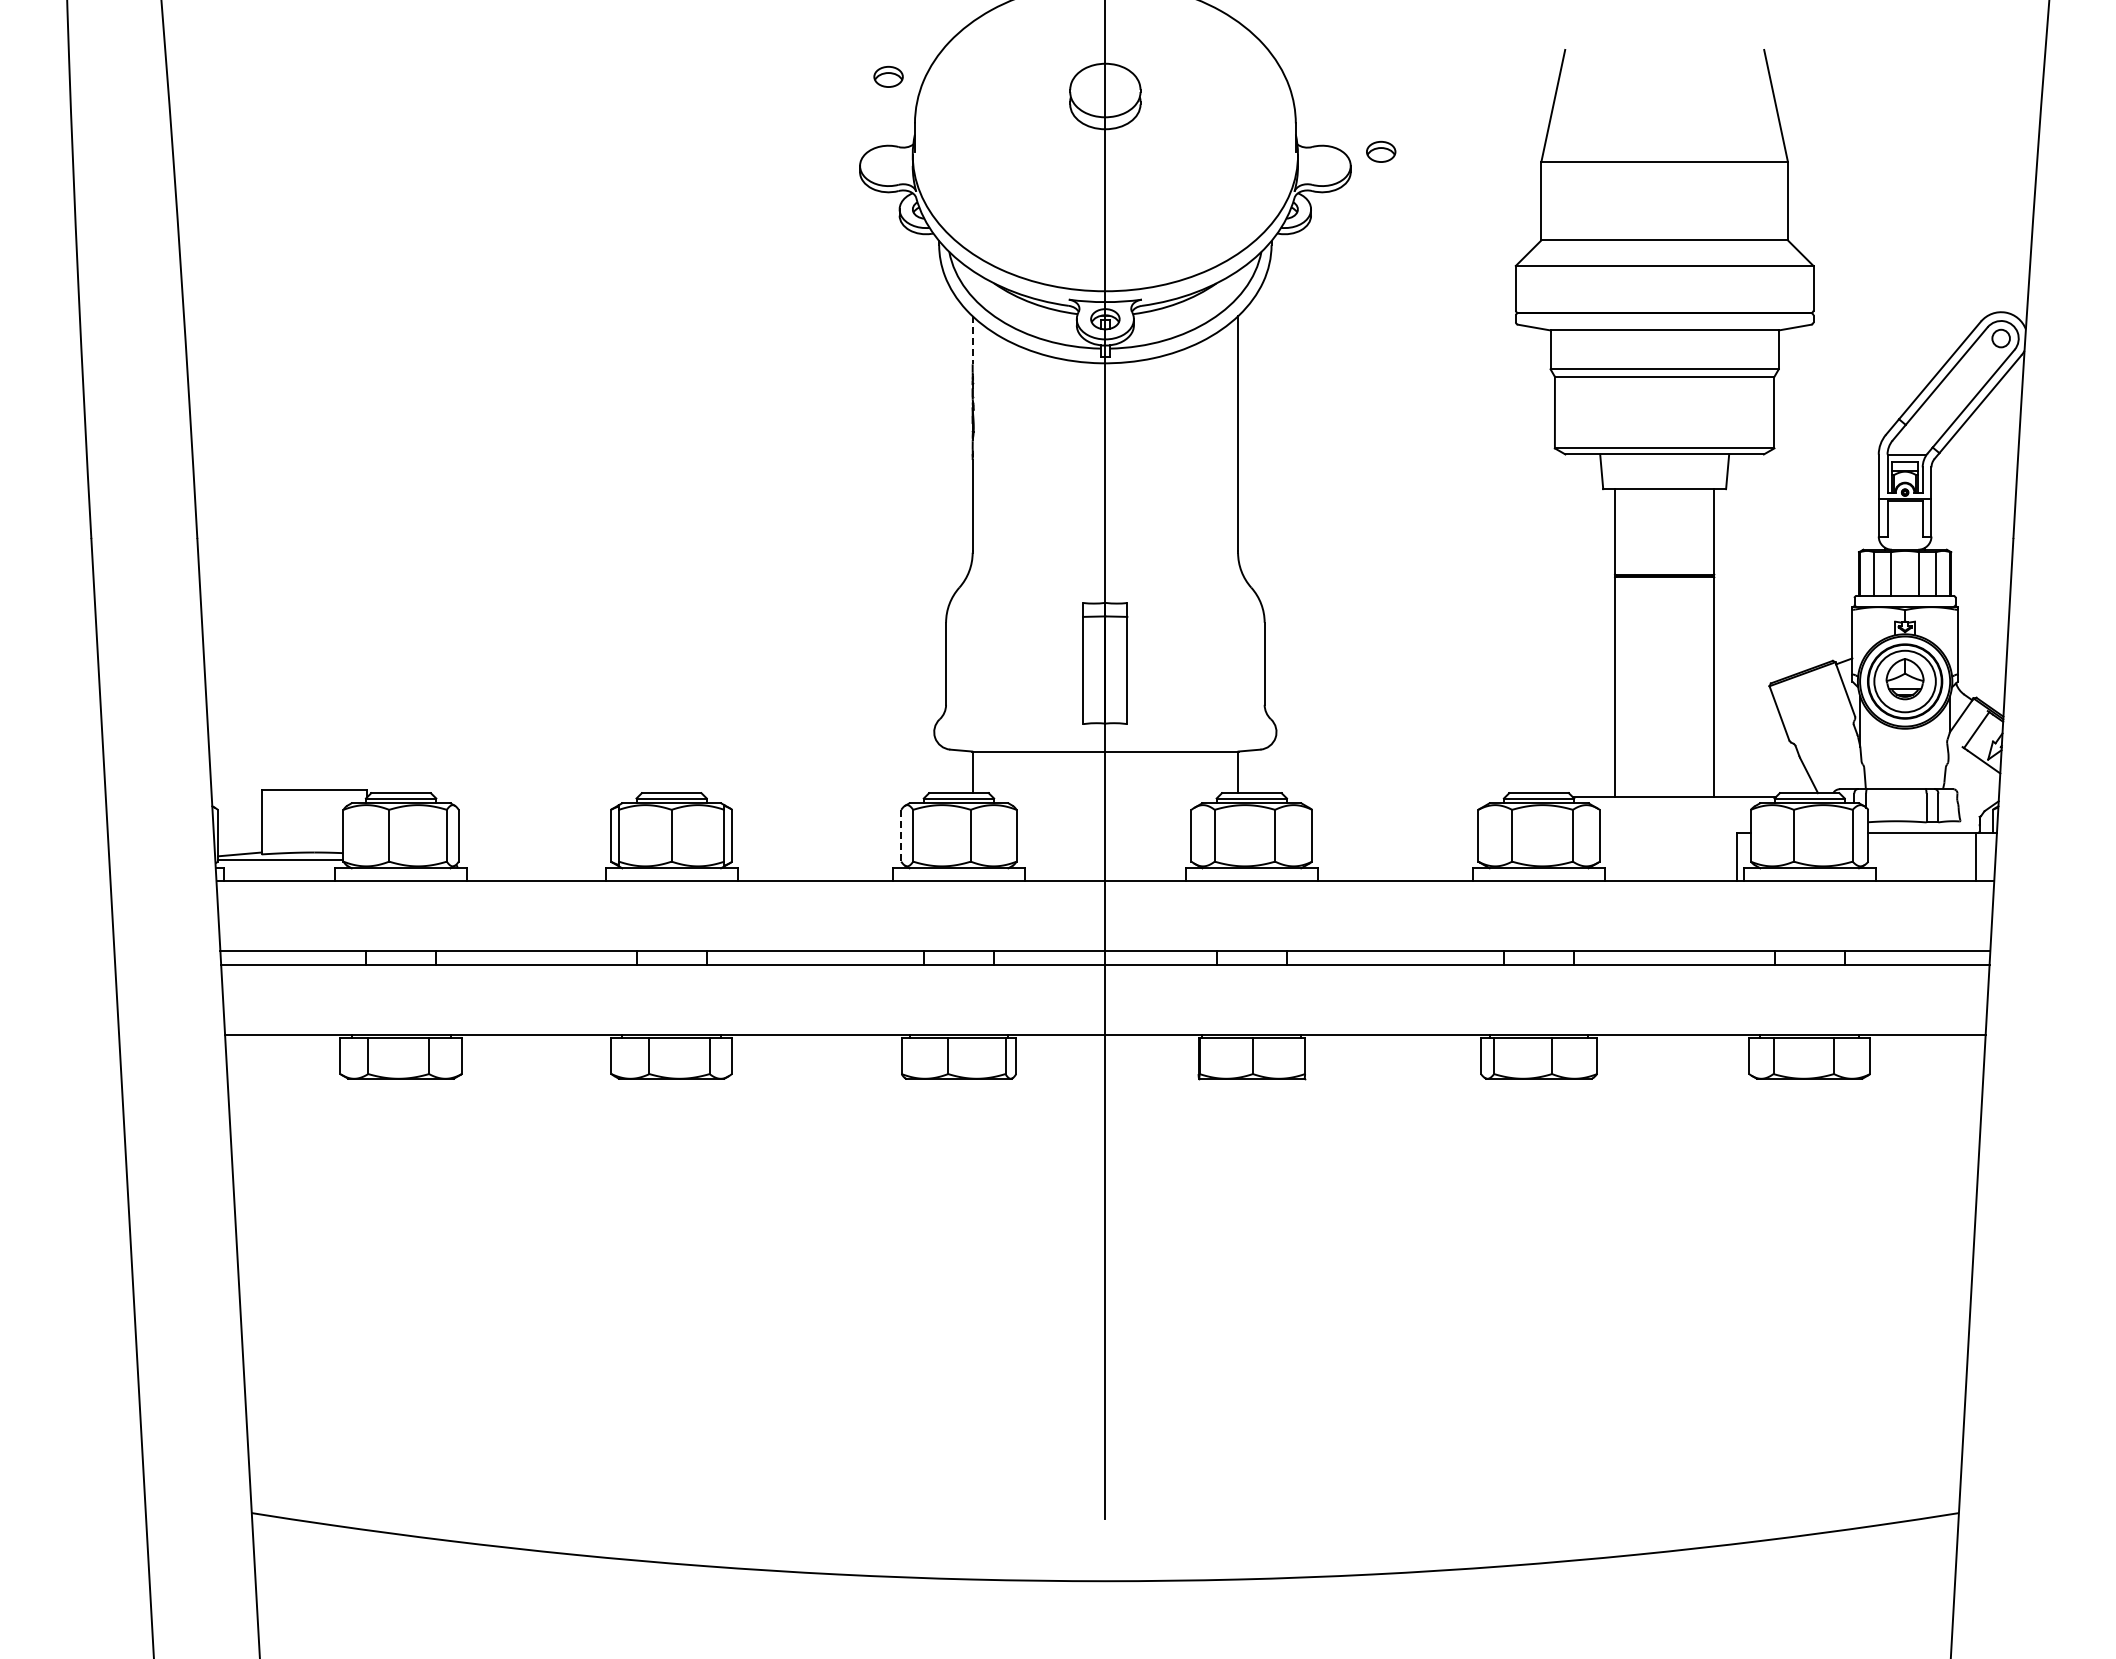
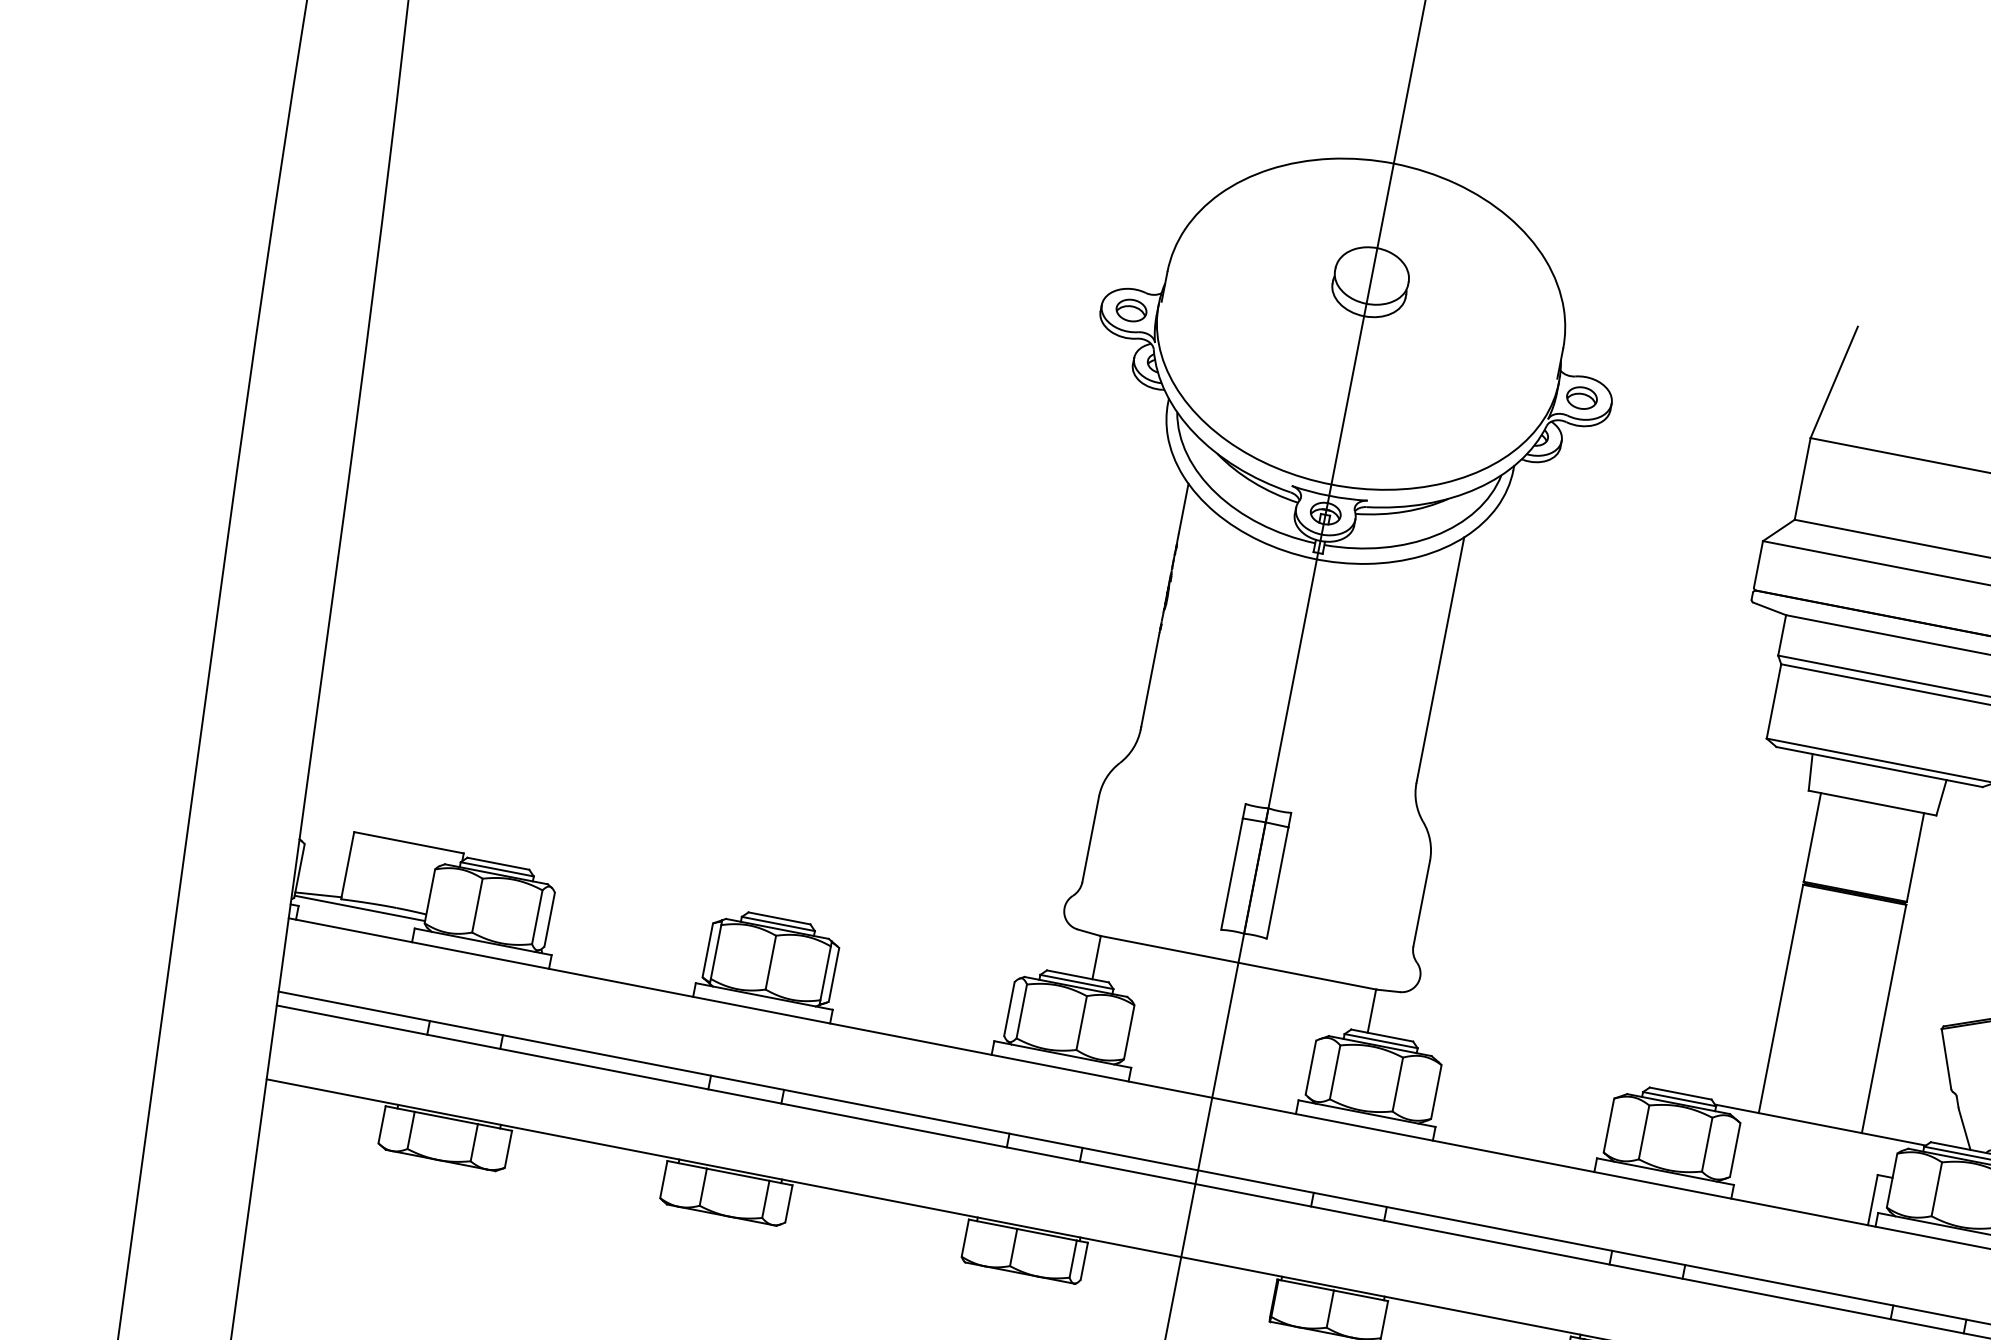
part: (888, 76) -> (1131, 310), moved
part: (1381, 151) -> (1582, 397), moved
line: (972, 340) -> (1183, 508), dashed -> solid
line: (901, 835) -> (1009, 1008), dashed -> solid

